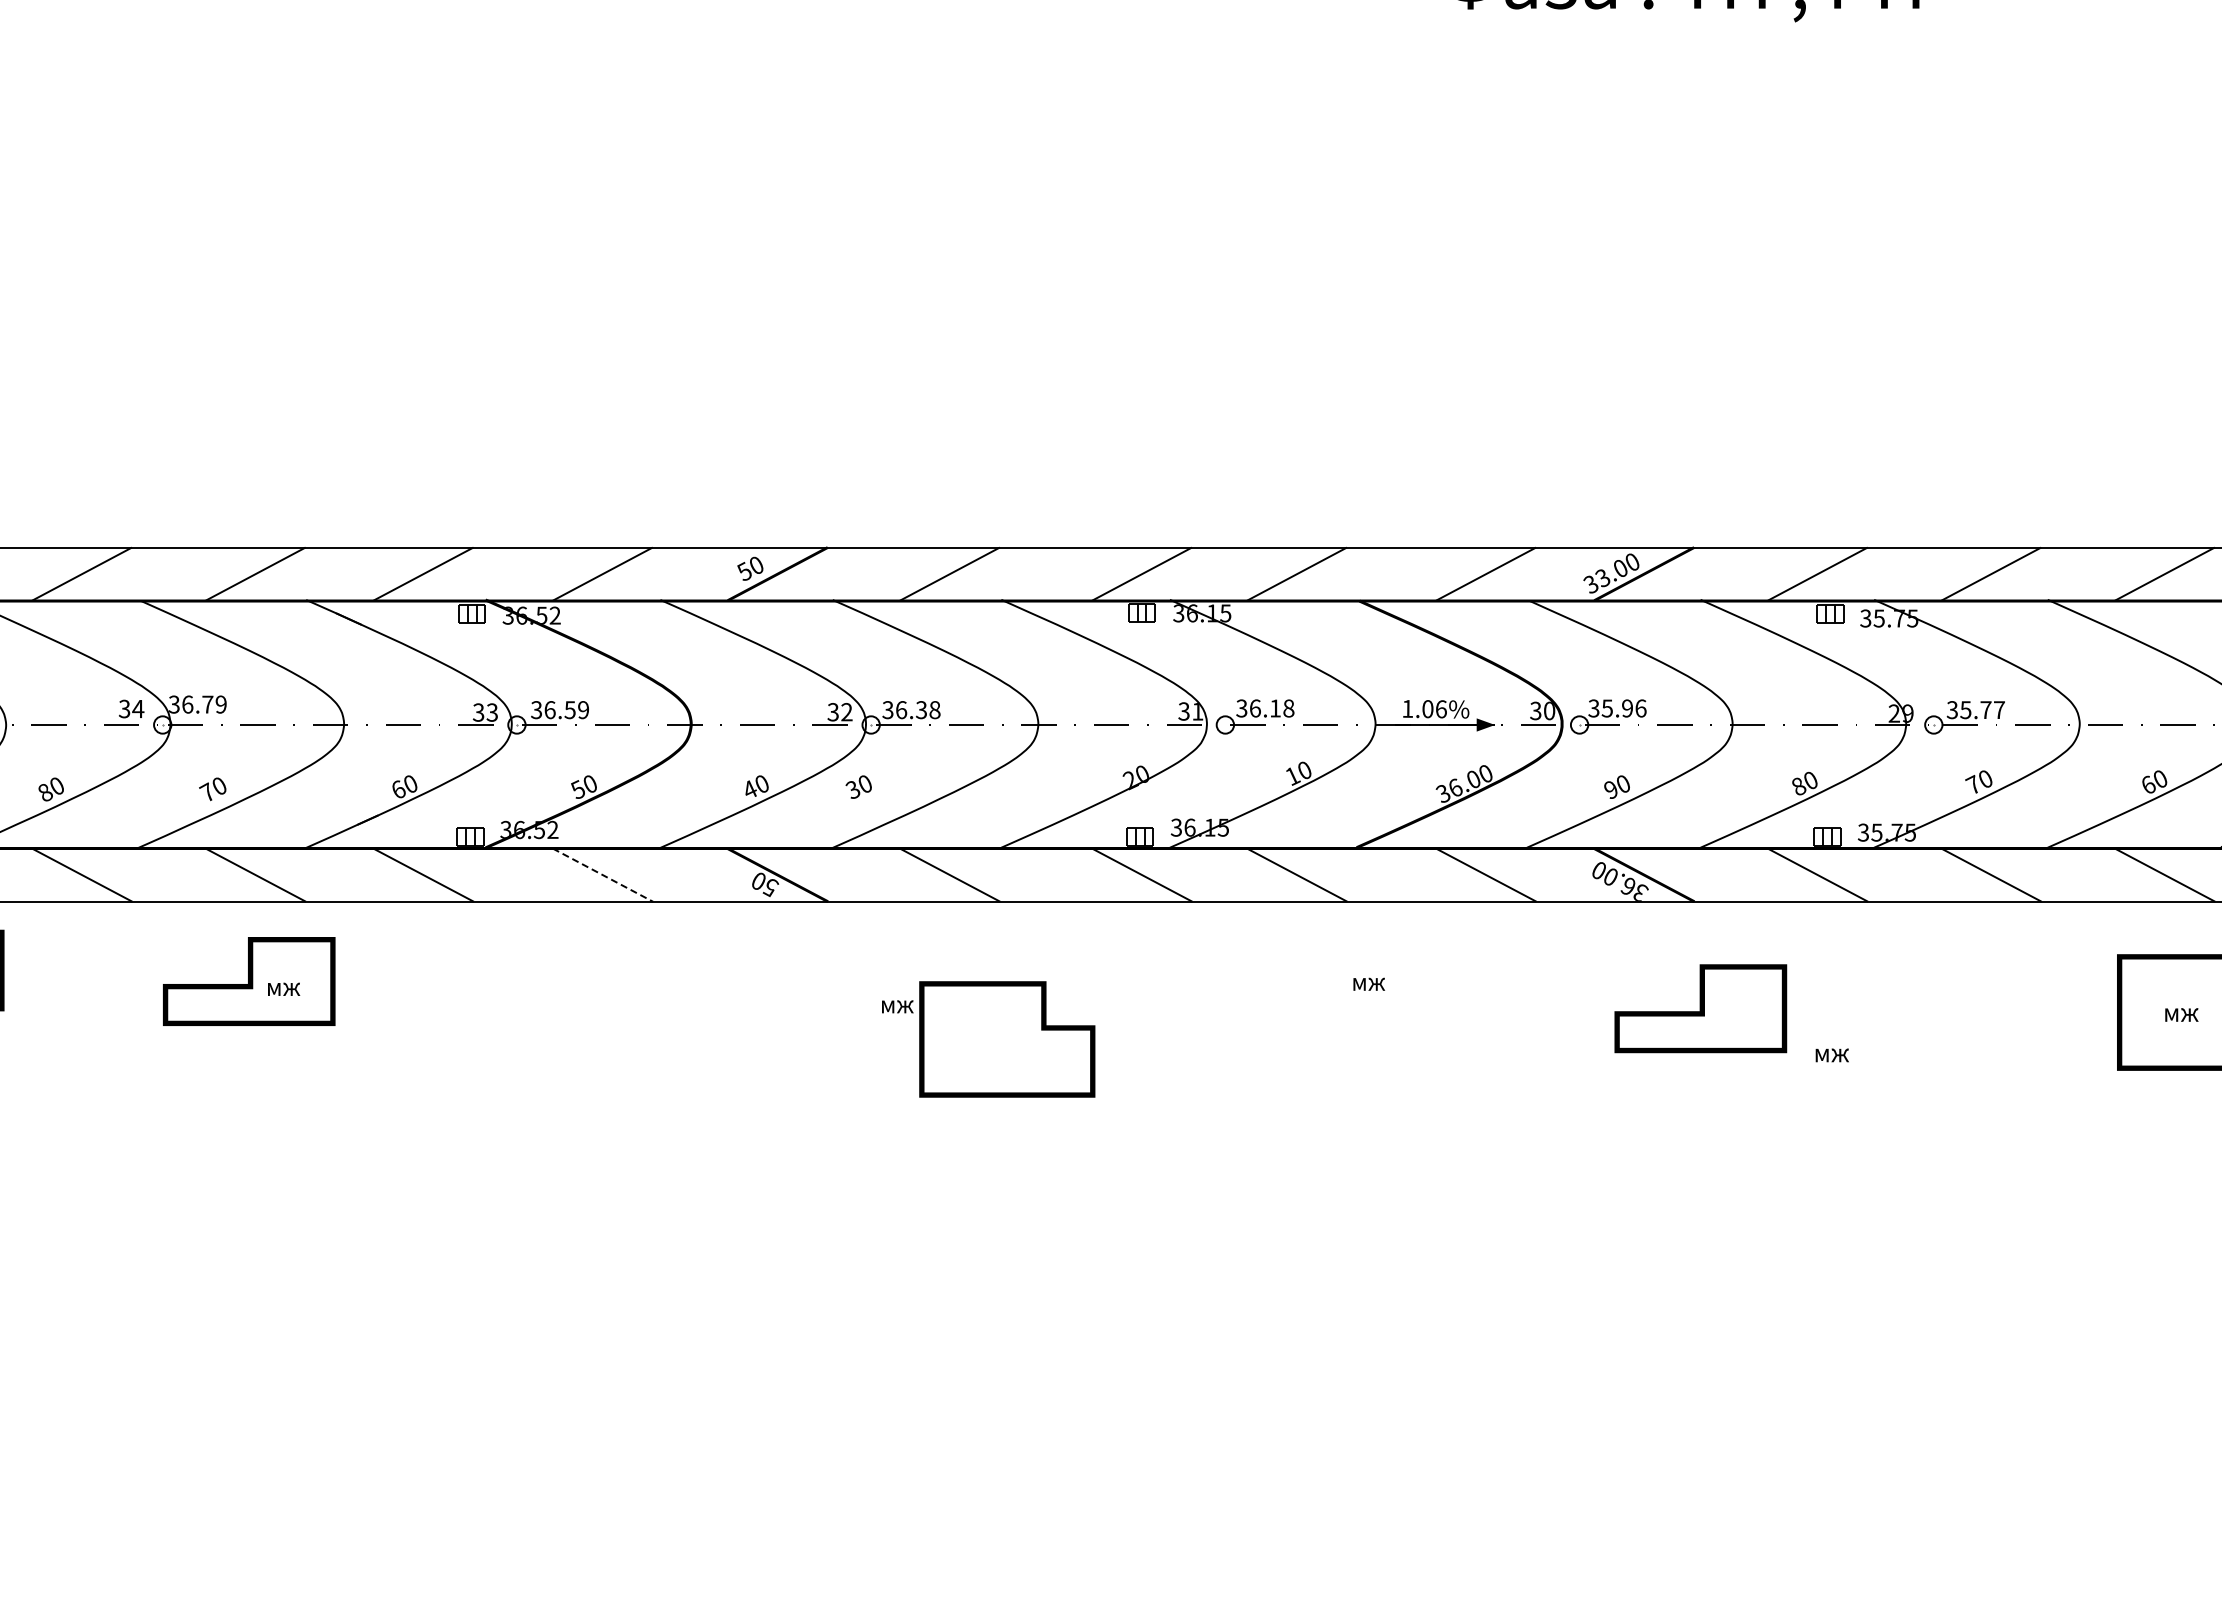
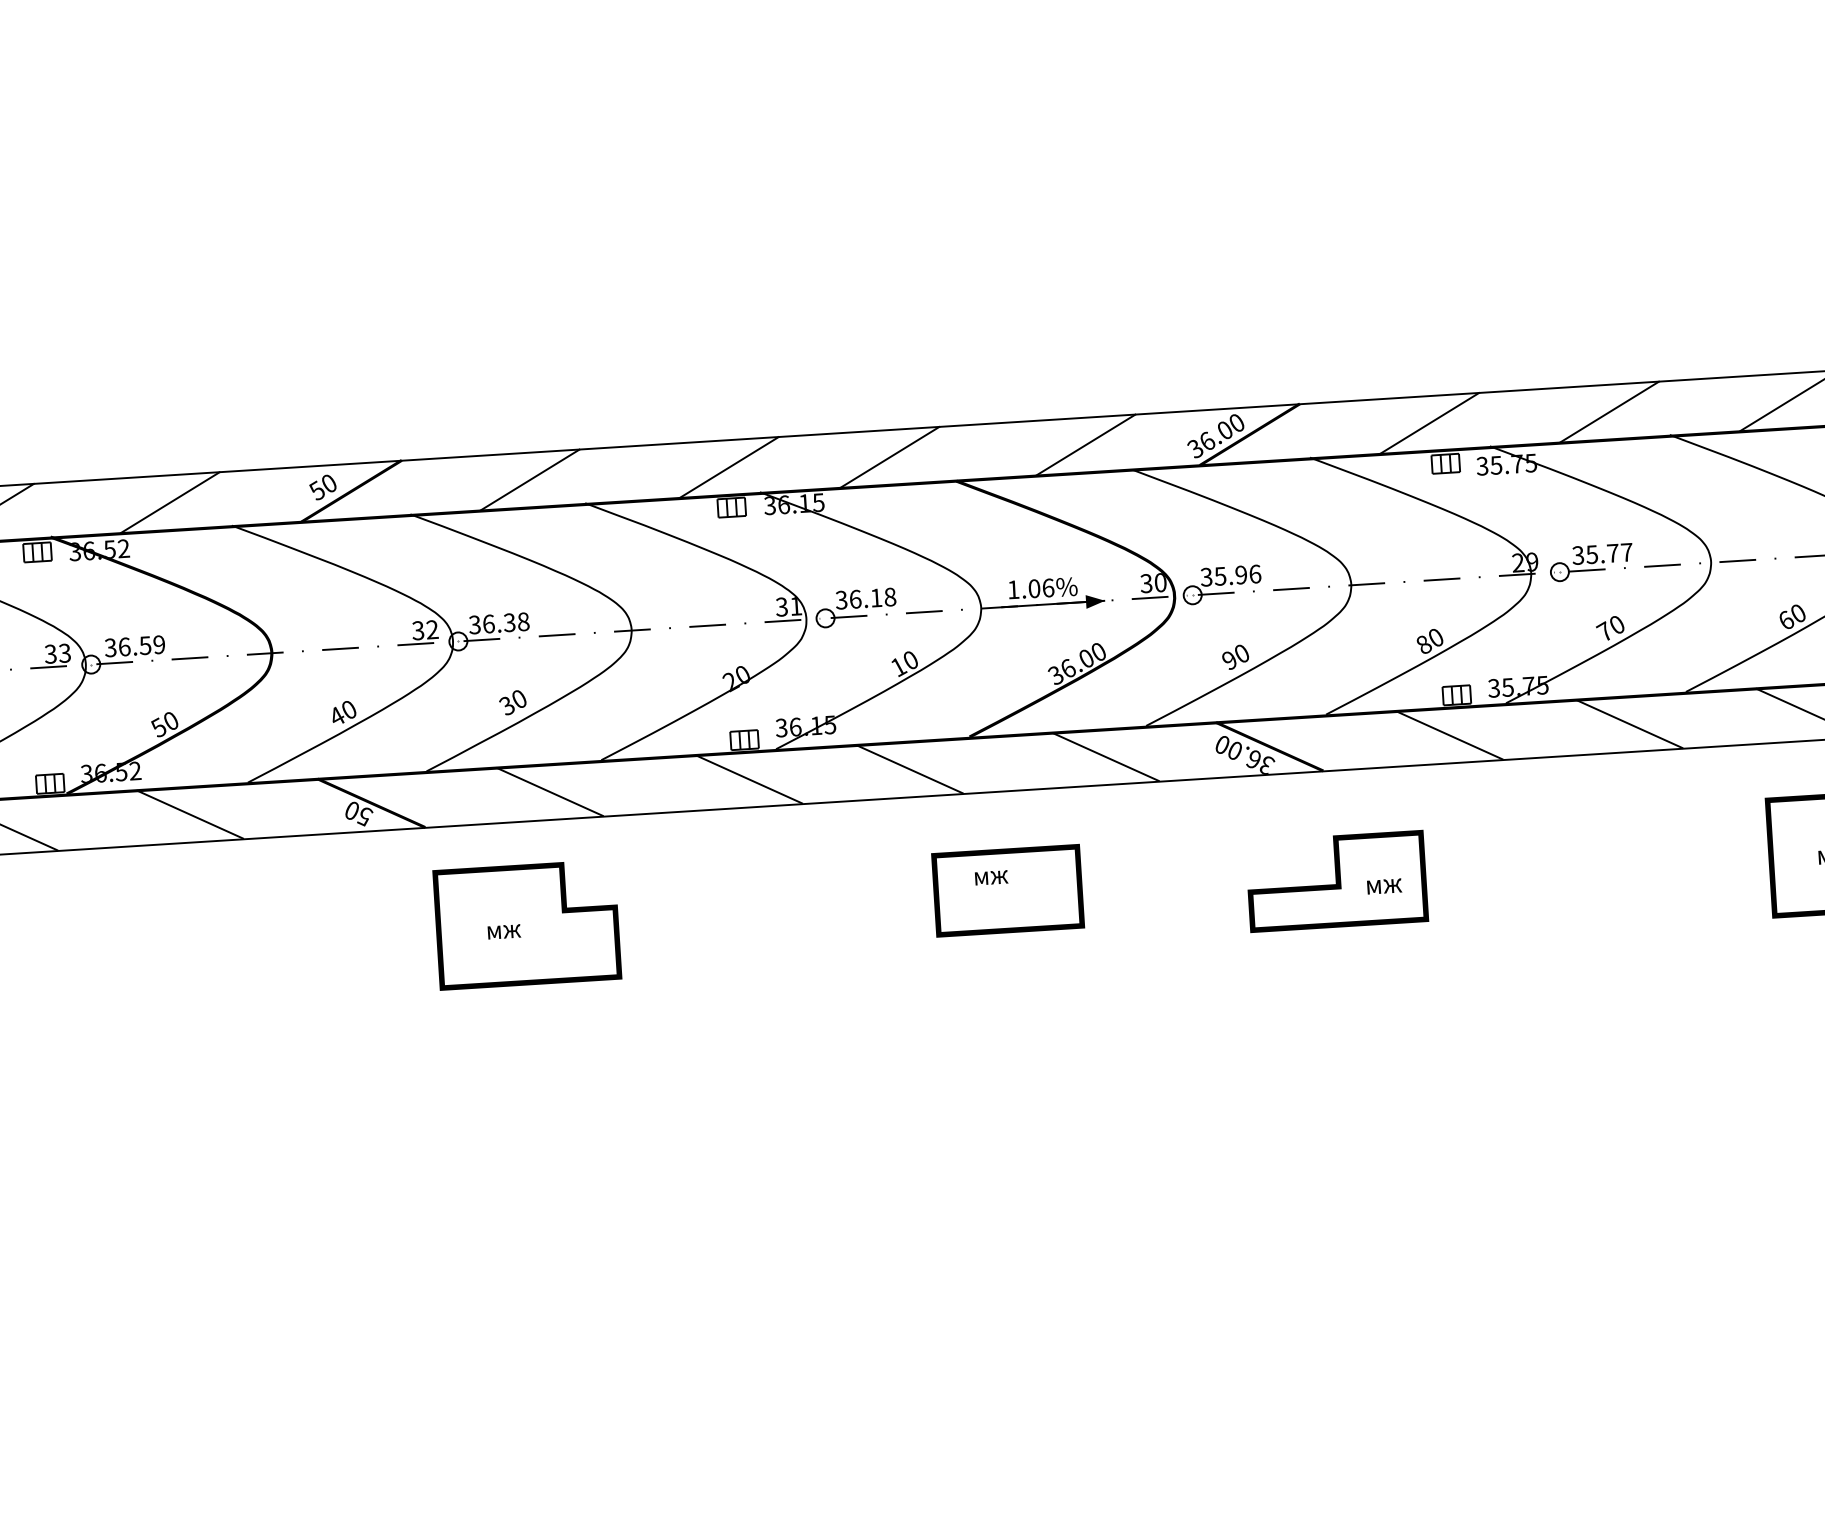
text: (1602, 577) -> (1206, 440), 33.00 -> 36.00
text: (858, 786) -> (512, 702), moved
line: (603, 875) -> (190, 814), dashed -> solid
part: (1384, 997) -> (1008, 890), added
part: (1007, 1039) -> (527, 924), moved
text: (1831, 1055) -> (1383, 886), moved

